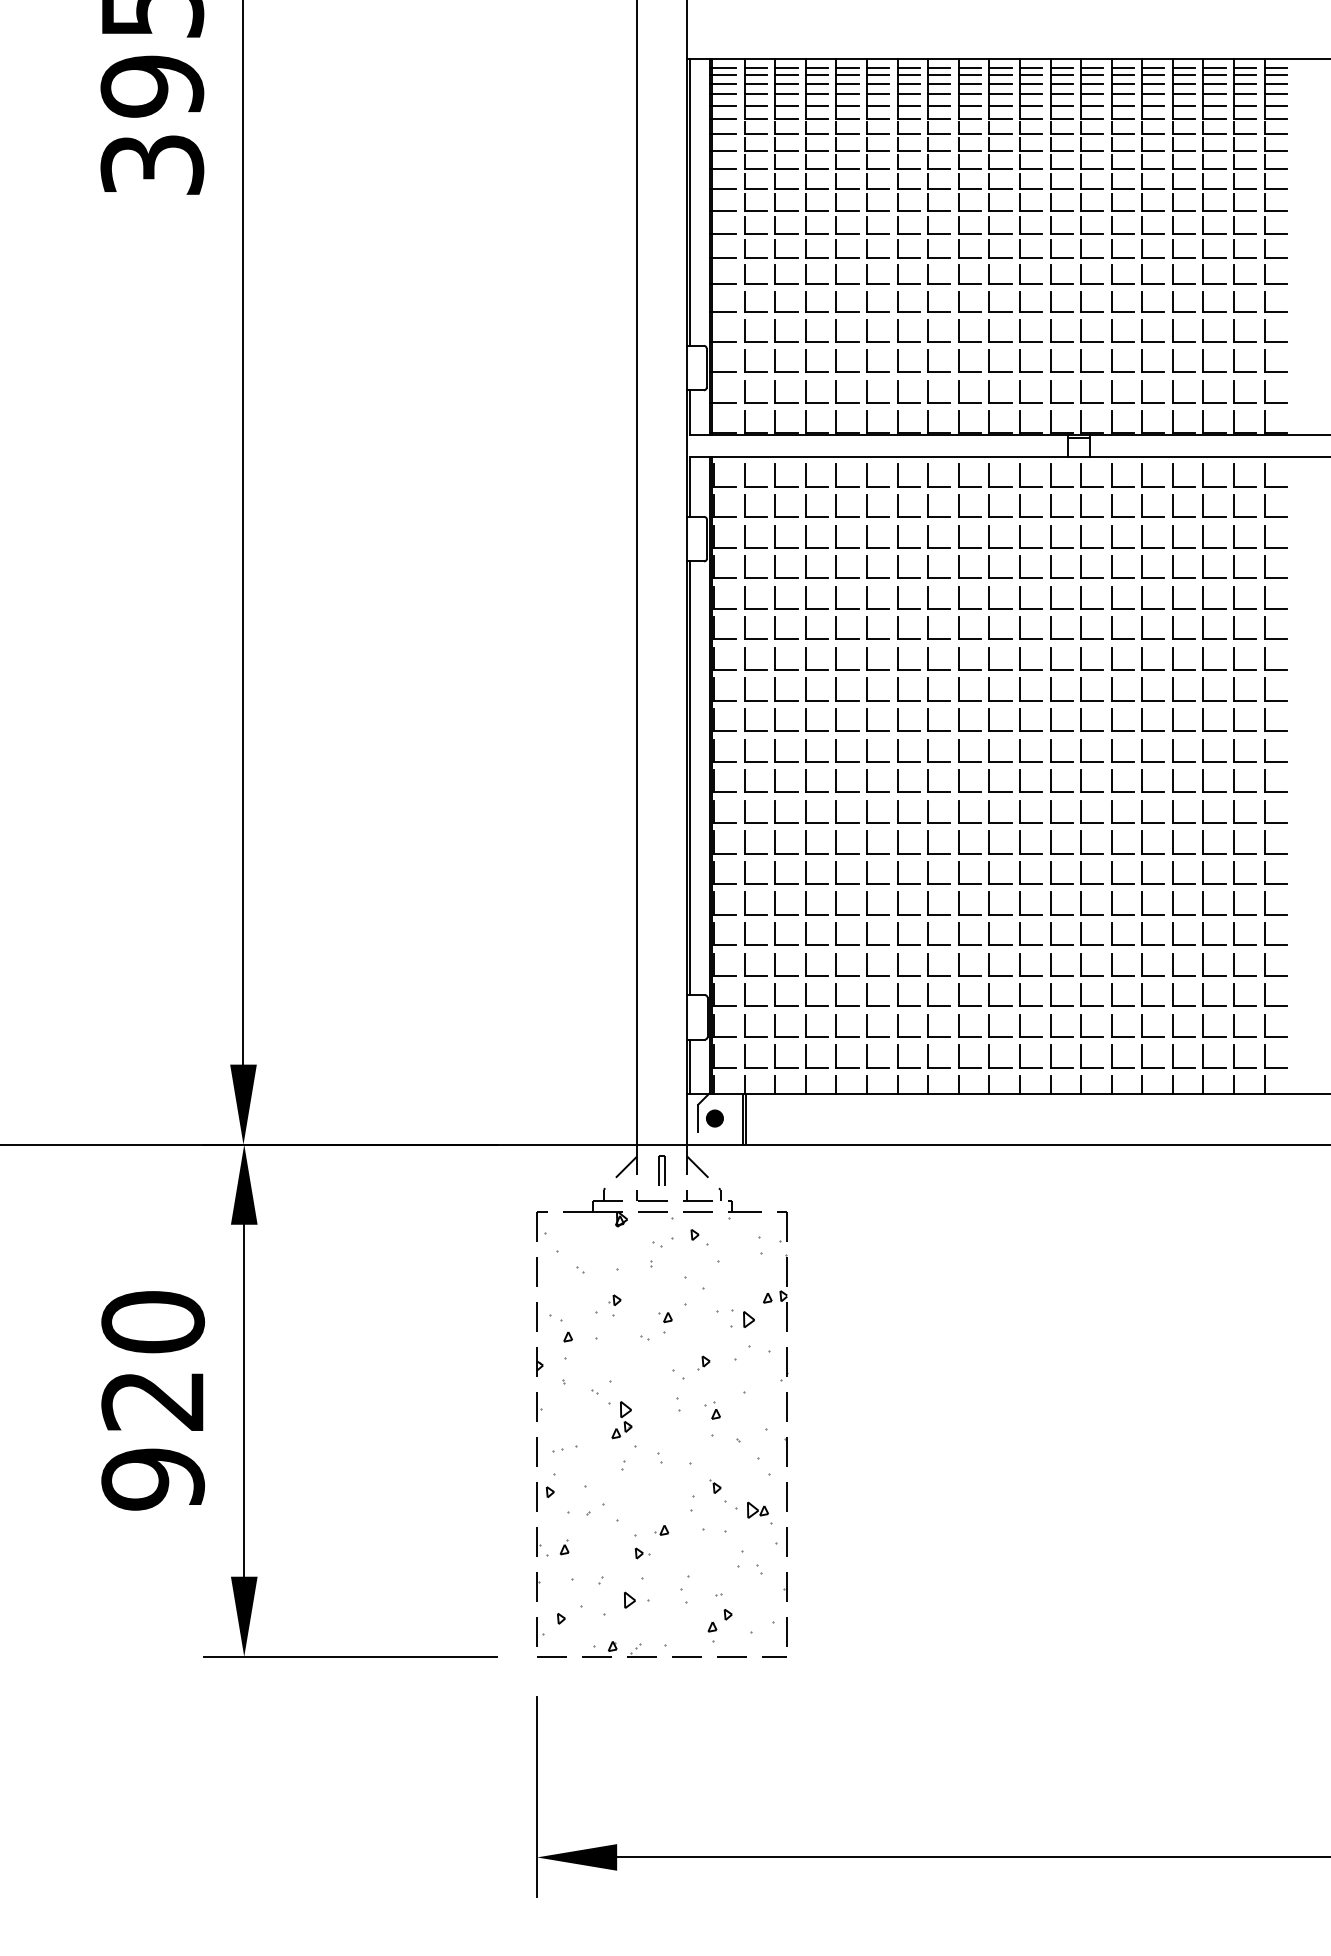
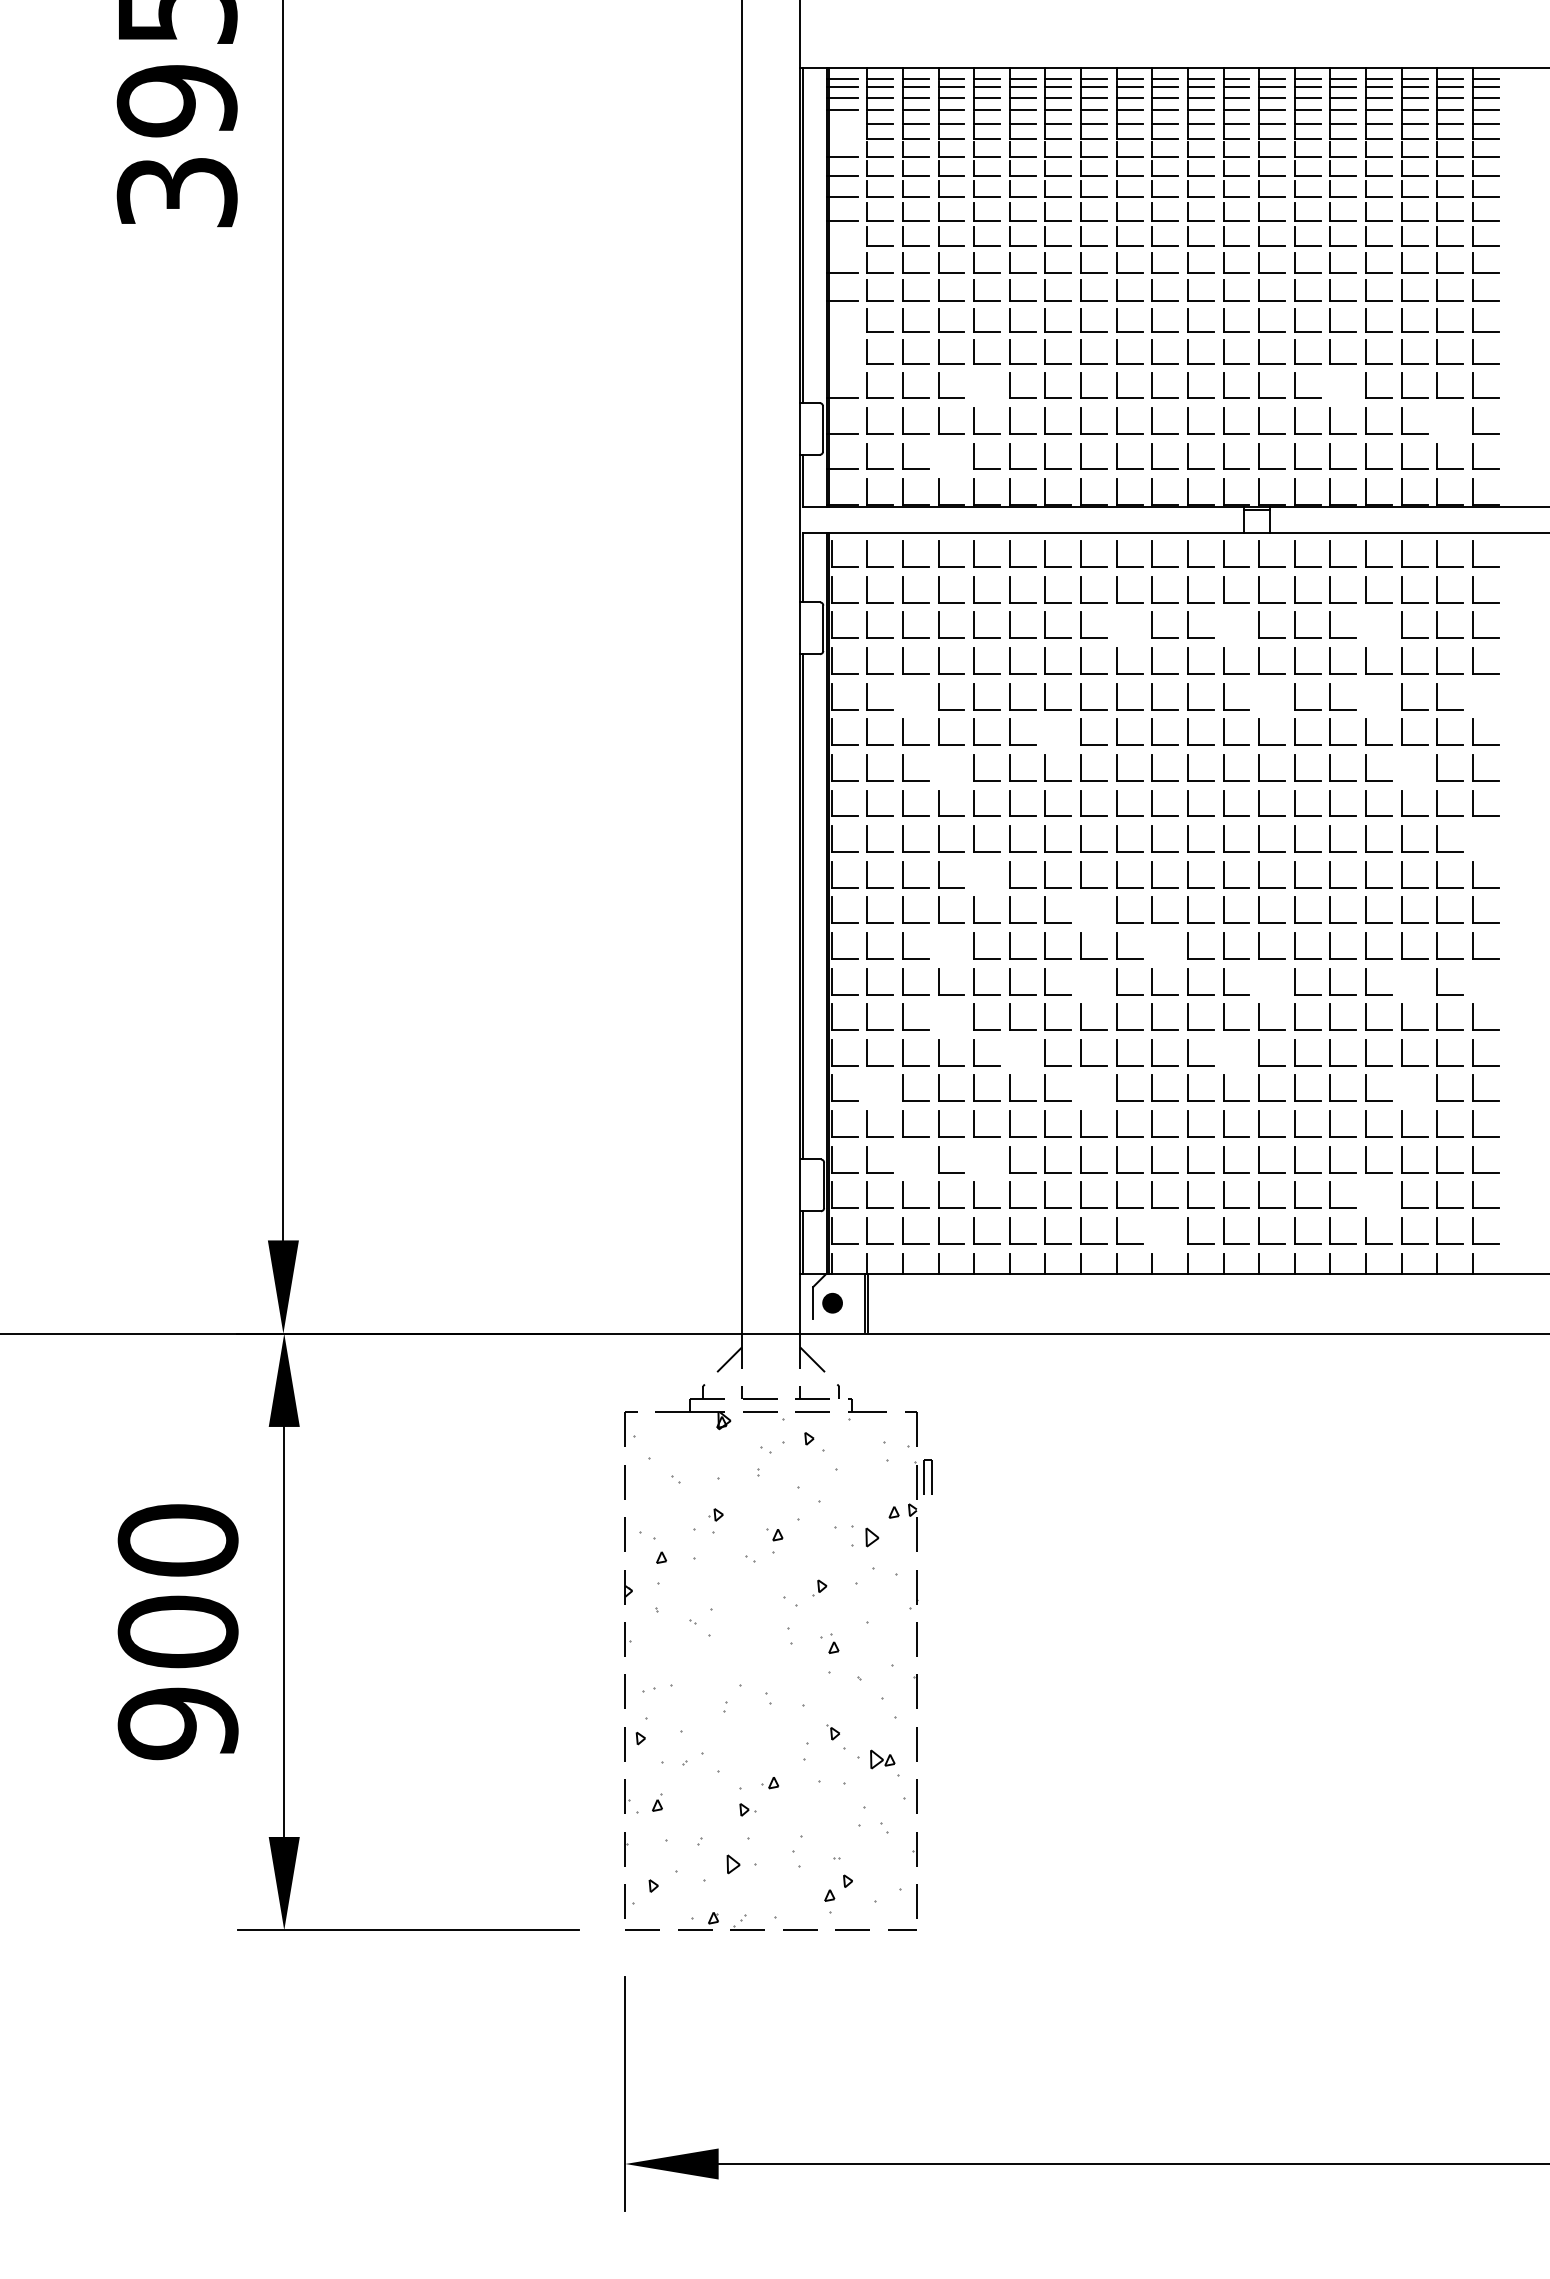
line: (722, 105) -> (841, 123), removed
line: (722, 119) -> (841, 139), removed
line: (722, 211) -> (841, 246), removed
line: (722, 284) -> (841, 331), removed
line: (722, 311) -> (841, 363), removed
part: (836, 330) -> (974, 385), removed
part: (1142, 330) -> (1330, 385), removed
part: (1234, 360) -> (1437, 420), removed
part: (806, 391) -> (939, 456), removed
part: (959, 535) -> (1117, 624), removed
part: (1051, 535) -> (1224, 624), removed
part: (1173, 535) -> (1366, 624), removed
part: (775, 597) -> (903, 696), removed
part: (1081, 597) -> (1259, 696), removed
part: (1173, 597) -> (1366, 696), removed
part: (1265, 597) -> (1473, 696), removed
part: (897, 627) -> (1045, 731), removed
part: (806, 658) -> (939, 767), removed
part: (1204, 658) -> (1402, 767), removed
part: (1265, 719) -> (1473, 838), removed
part: (836, 750) -> (974, 874), removed
part: (928, 780) -> (1081, 909), removed
part: (806, 811) -> (939, 945), removed
part: (989, 811) -> (1152, 945), removed
part: (928, 842) -> (1081, 981), removed
part: (1081, 842) -> (1259, 981), removed
part: (1204, 842) -> (1402, 981), removed
part: (1265, 842) -> (1473, 981), removed
part: (806, 872) -> (939, 1016), removed
part: (867, 903) -> (1010, 1052), removed
part: (1051, 903) -> (1224, 1052), removed
part: (744, 933) -> (867, 1087), removed
part: (928, 933) -> (1081, 1087), removed
part: (1204, 933) -> (1402, 1087), removed
part: (775, 995) -> (903, 1159), removed
part: (836, 995) -> (974, 1159), removed
part: (1173, 1025) -> (1366, 1194), removed
part: (989, 1056) -> (1152, 1230), removed
part: (661, 1170) -> (927, 1476), moved
text: (152, 1400) -> (177, 1631), 920 -> 900
part: (622, 1420) -> (724, 1654), removed

